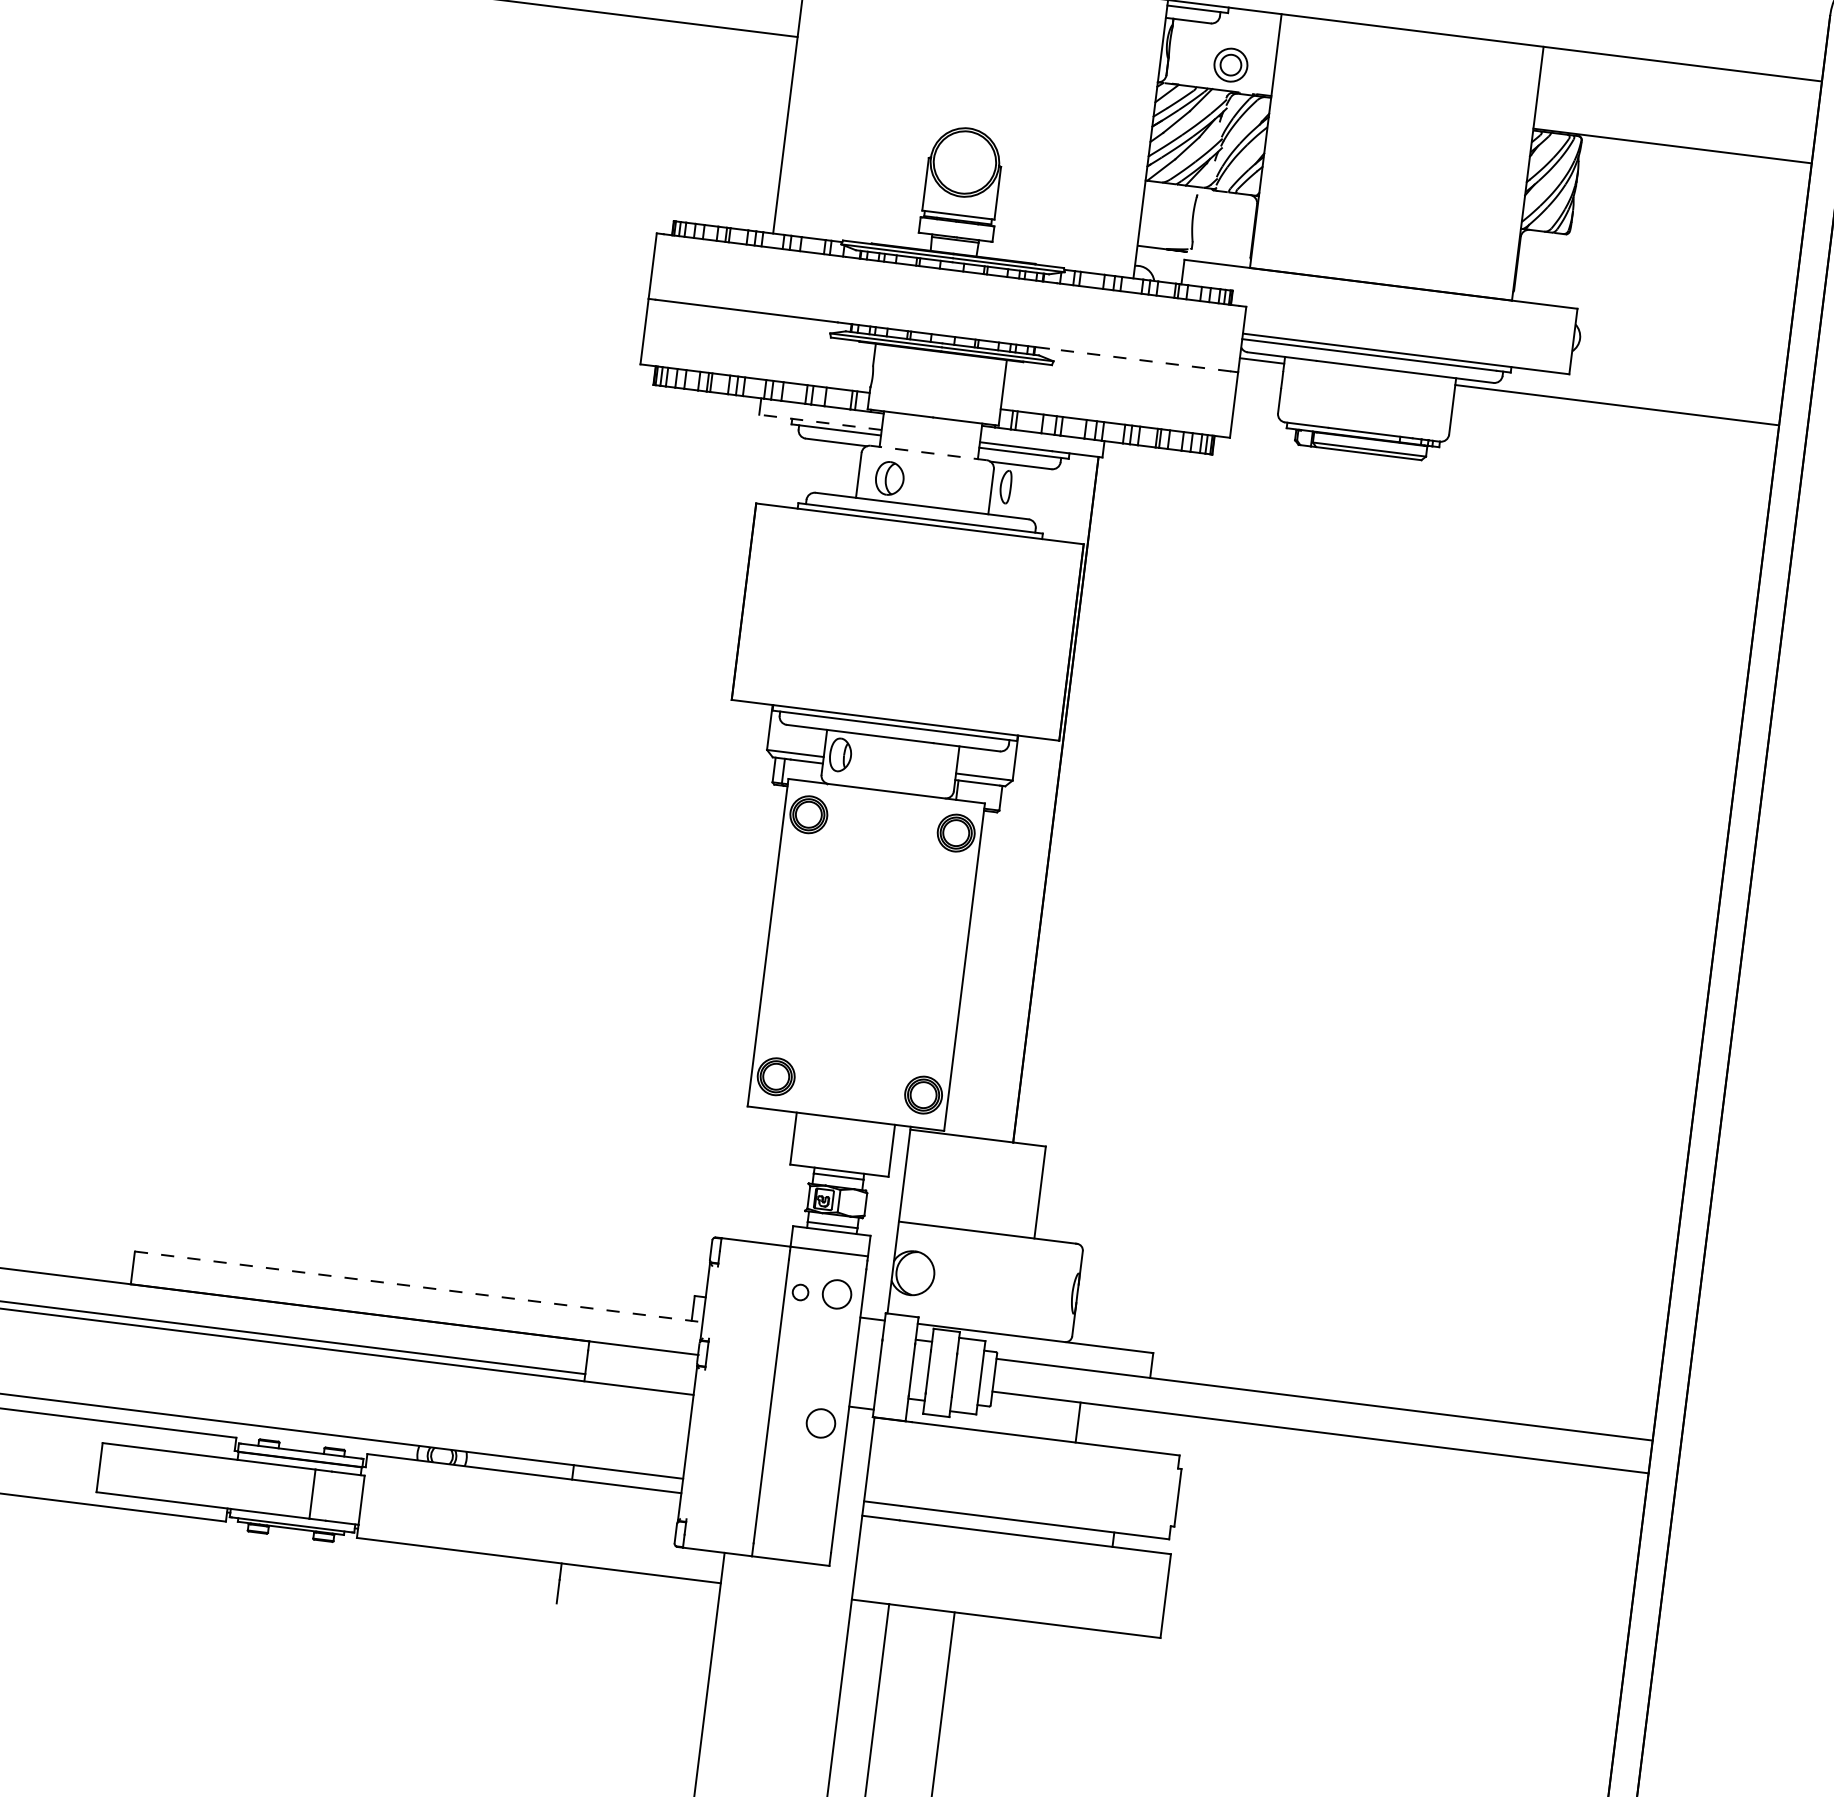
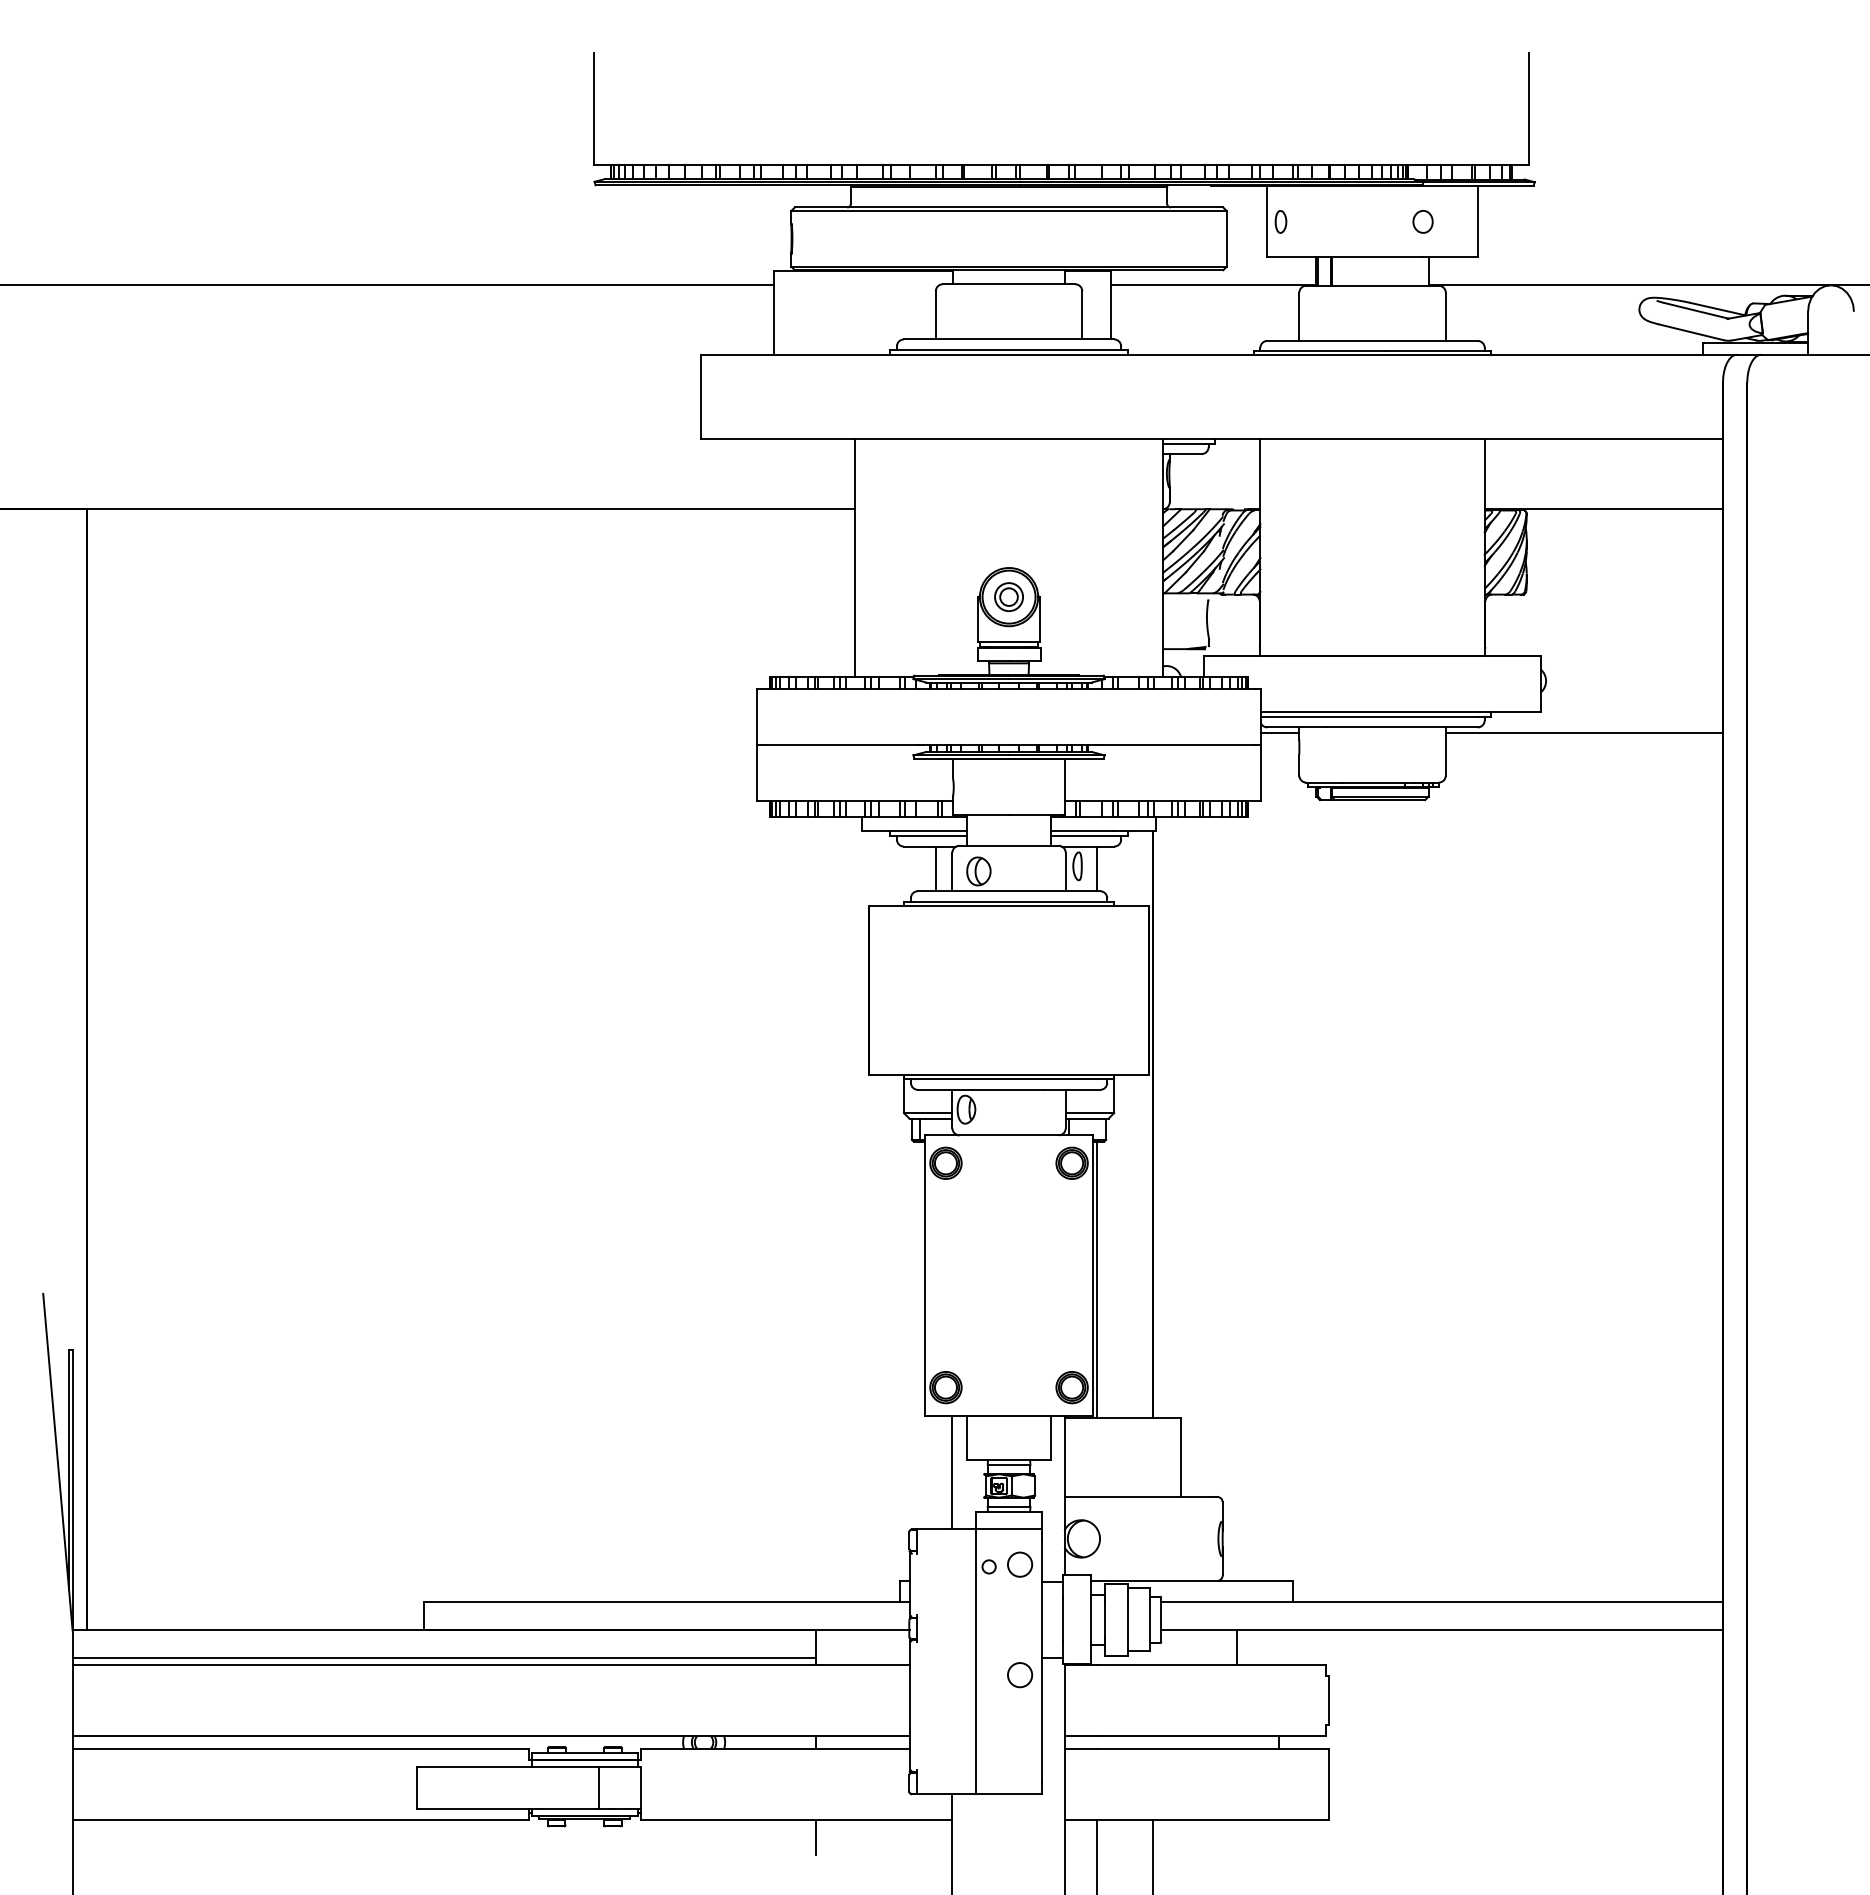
part: (1230, 64) -> (1008, 596), moved
line: (1138, 360) -> (1176, 745), dashed -> solid
line: (820, 422) -> (914, 831), dashed -> solid
line: (929, 452) -> (1009, 845), dashed -> solid
line: (839, 468) -> (935, 868), added
line: (1027, 492) -> (1096, 868), added
line: (967, 972) -> (1096, 1279), added
line: (771, 1176) -> (952, 1472), added
line: (419, 1287) -> (667, 1602), dashed -> solid

